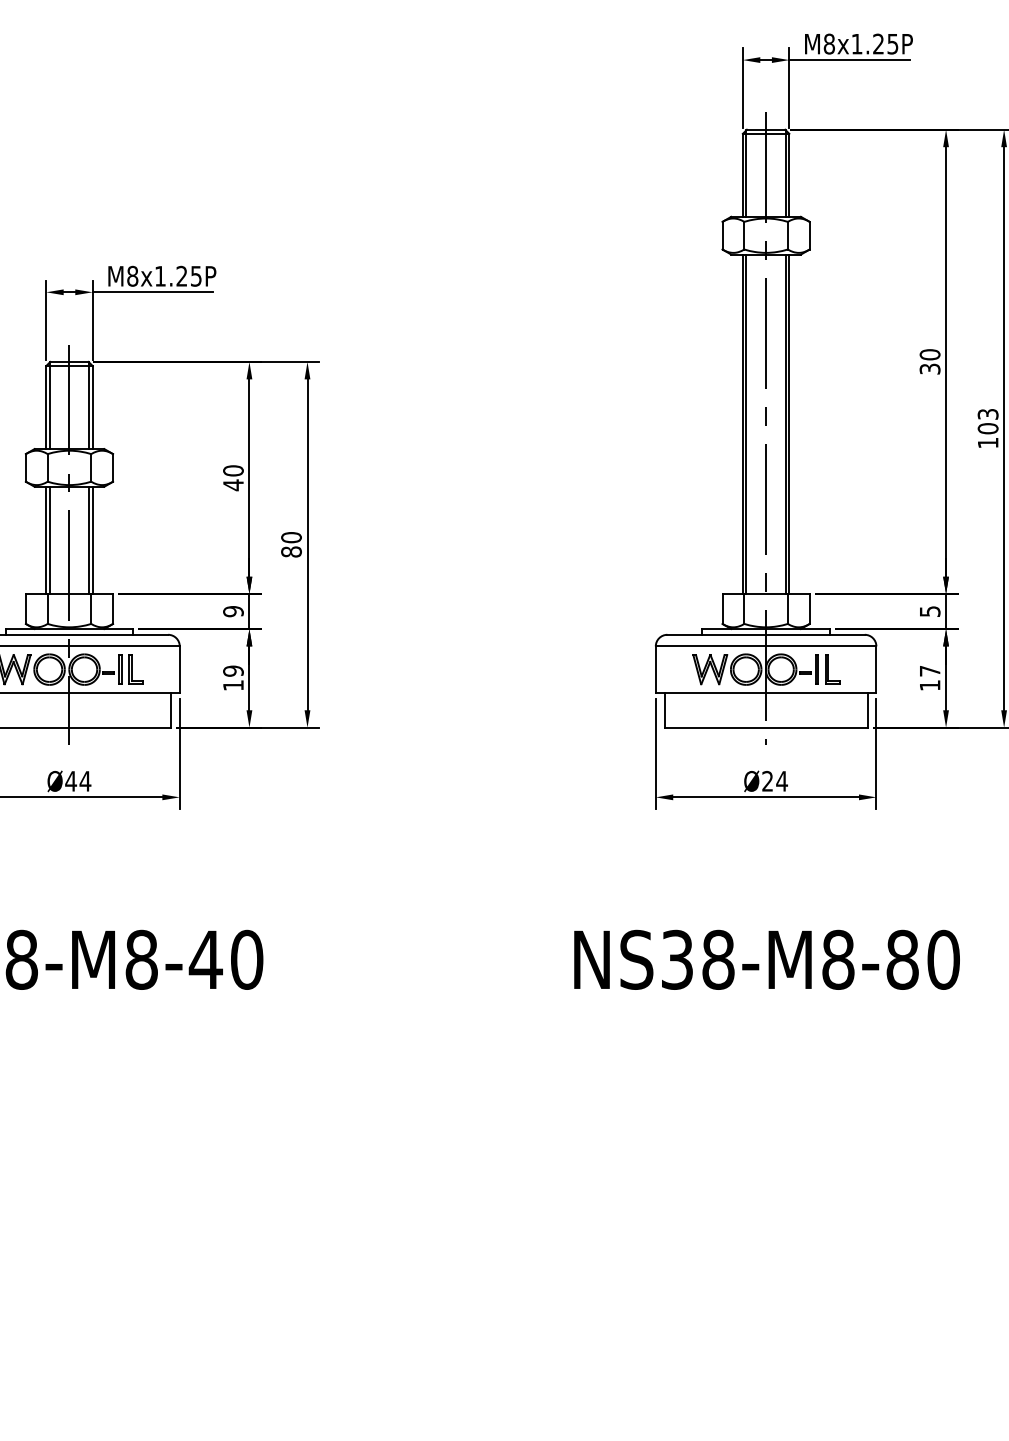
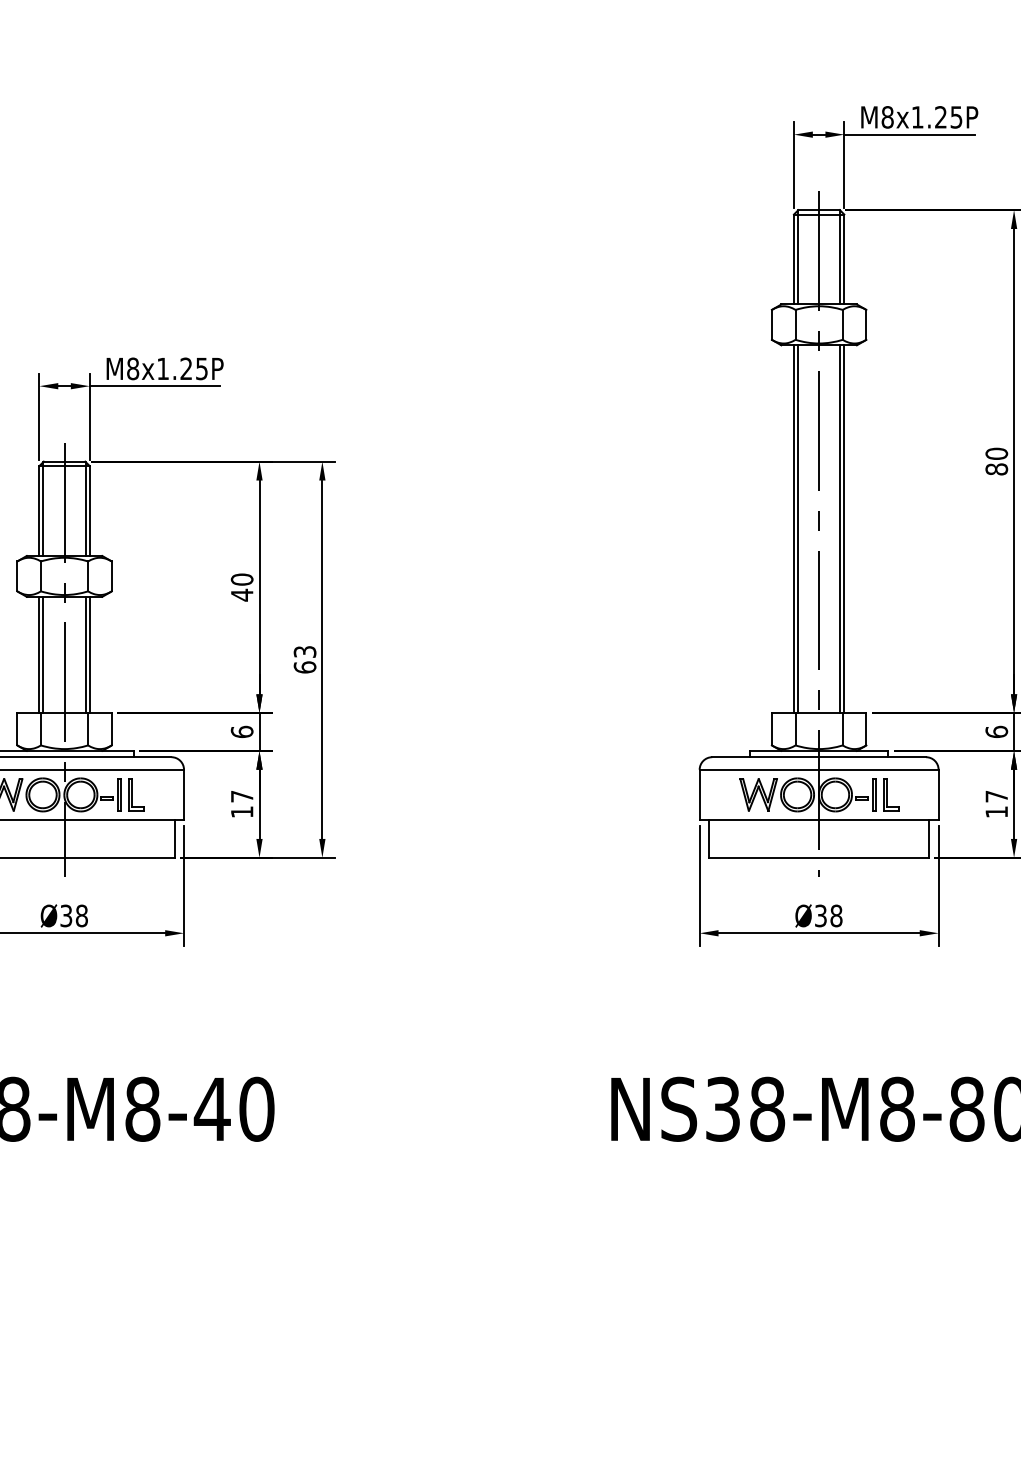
text: (929, 368) -> (996, 468), 30 -> 80
text: (291, 544) -> (305, 659), 80 -> 63
text: (233, 611) -> (242, 731), 9 -> 6
text: (929, 611) -> (996, 731), 5 -> 6
text: (233, 670) -> (242, 795), 19 -> 17
text: (78, 780) -> (74, 915), Ø44 -> Ø38
text: (774, 780) -> (828, 915), Ø24 -> Ø38

